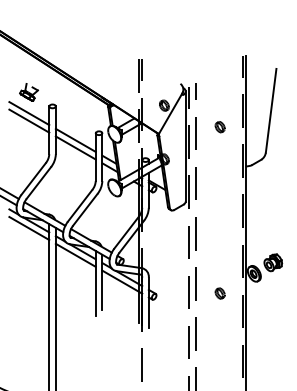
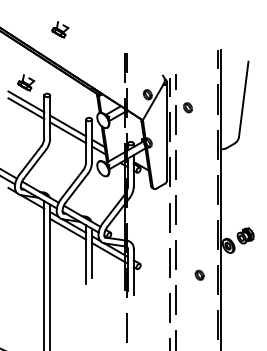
part: (66, 33) -> (59, 29), added
part: (219, 127) -> (187, 108), moved
line: (29, 228) -> (26, 205), removed
part: (219, 293) -> (199, 275), moved

